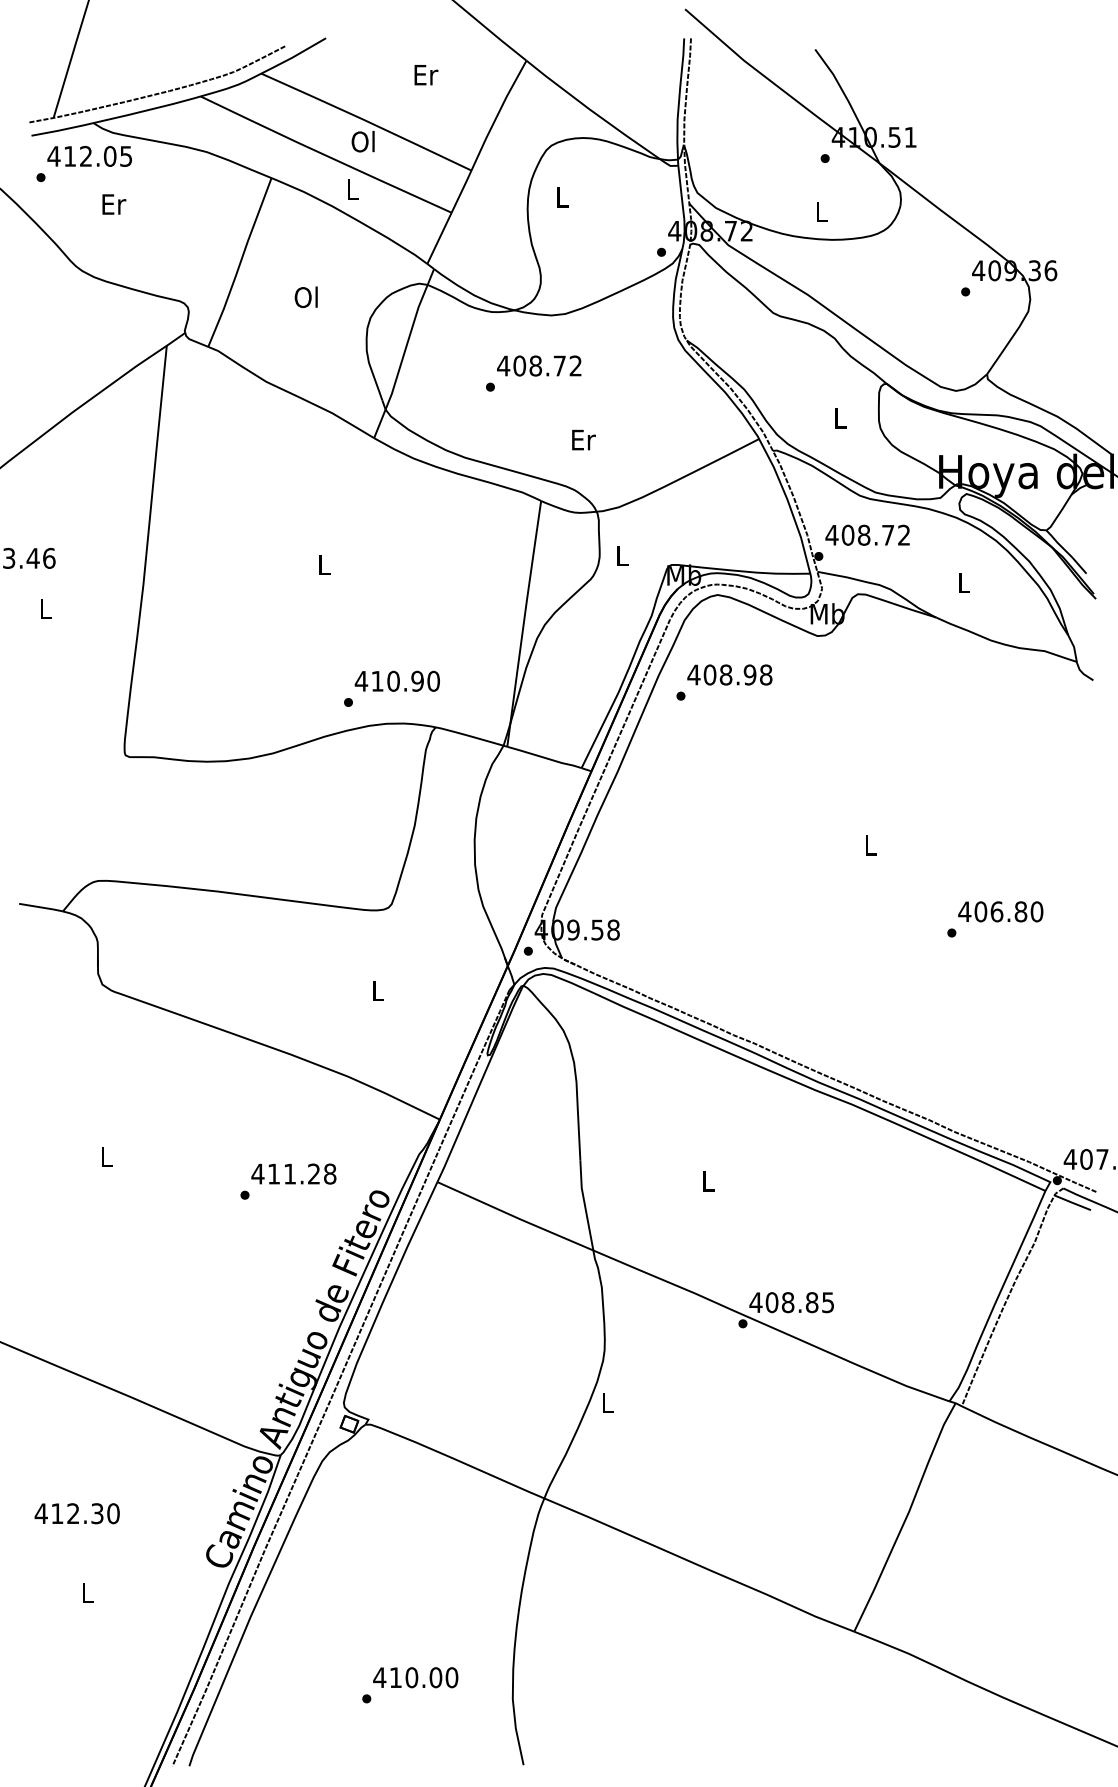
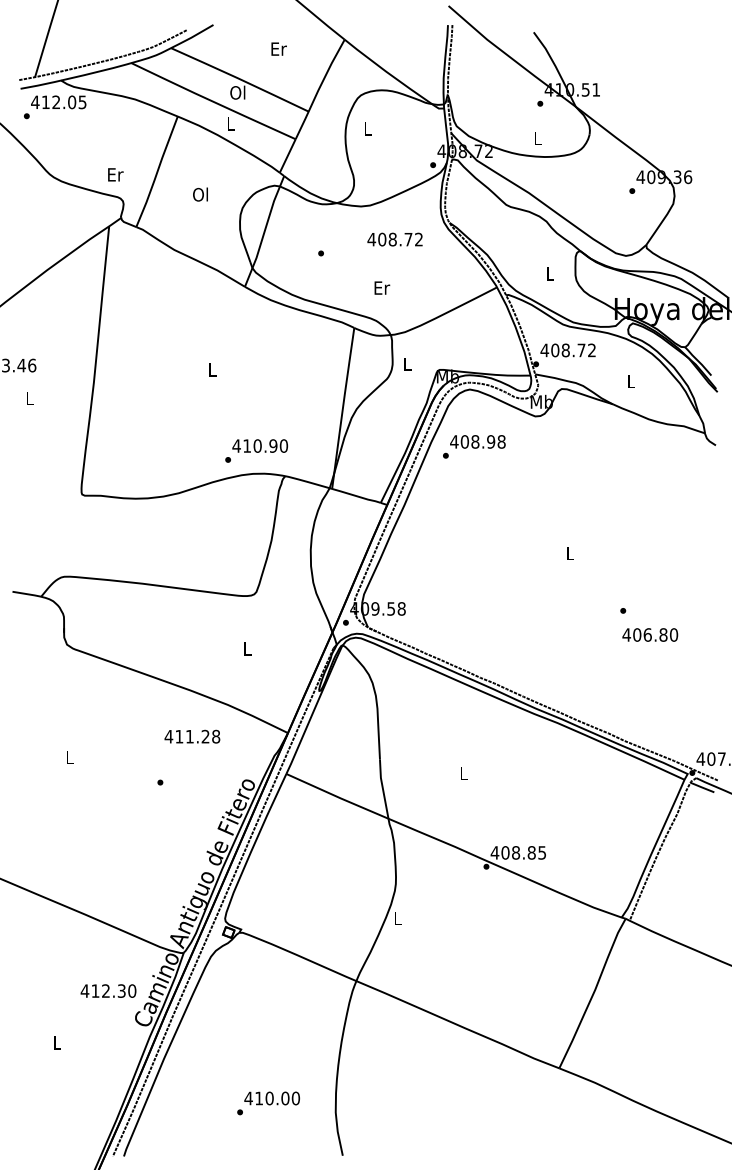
text: (113, 203) -> (115, 174), moved
text: (538, 365) -> (394, 239), moved
text: (1001, 911) -> (650, 634), moved
text: (294, 1173) -> (192, 736), moved
text: (77, 1512) -> (108, 990), moved

